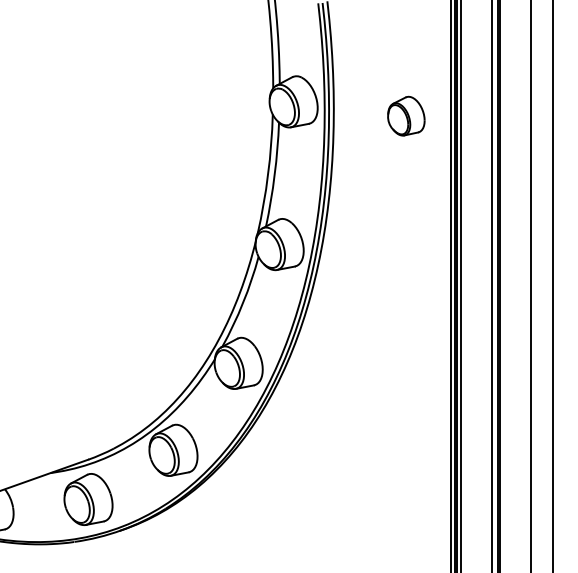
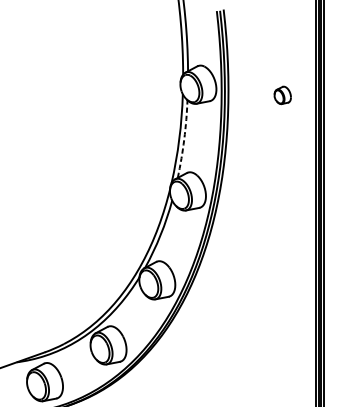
part: (406, 115) -> (282, 94), size x0.6
arc: (274, 174) -> (184, 139), solid -> dashed

